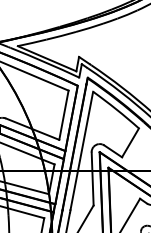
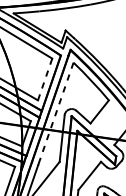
line: (64, 114) -> (45, 78), solid -> dashed
line: (81, 151) -> (55, 113), solid -> dashed

